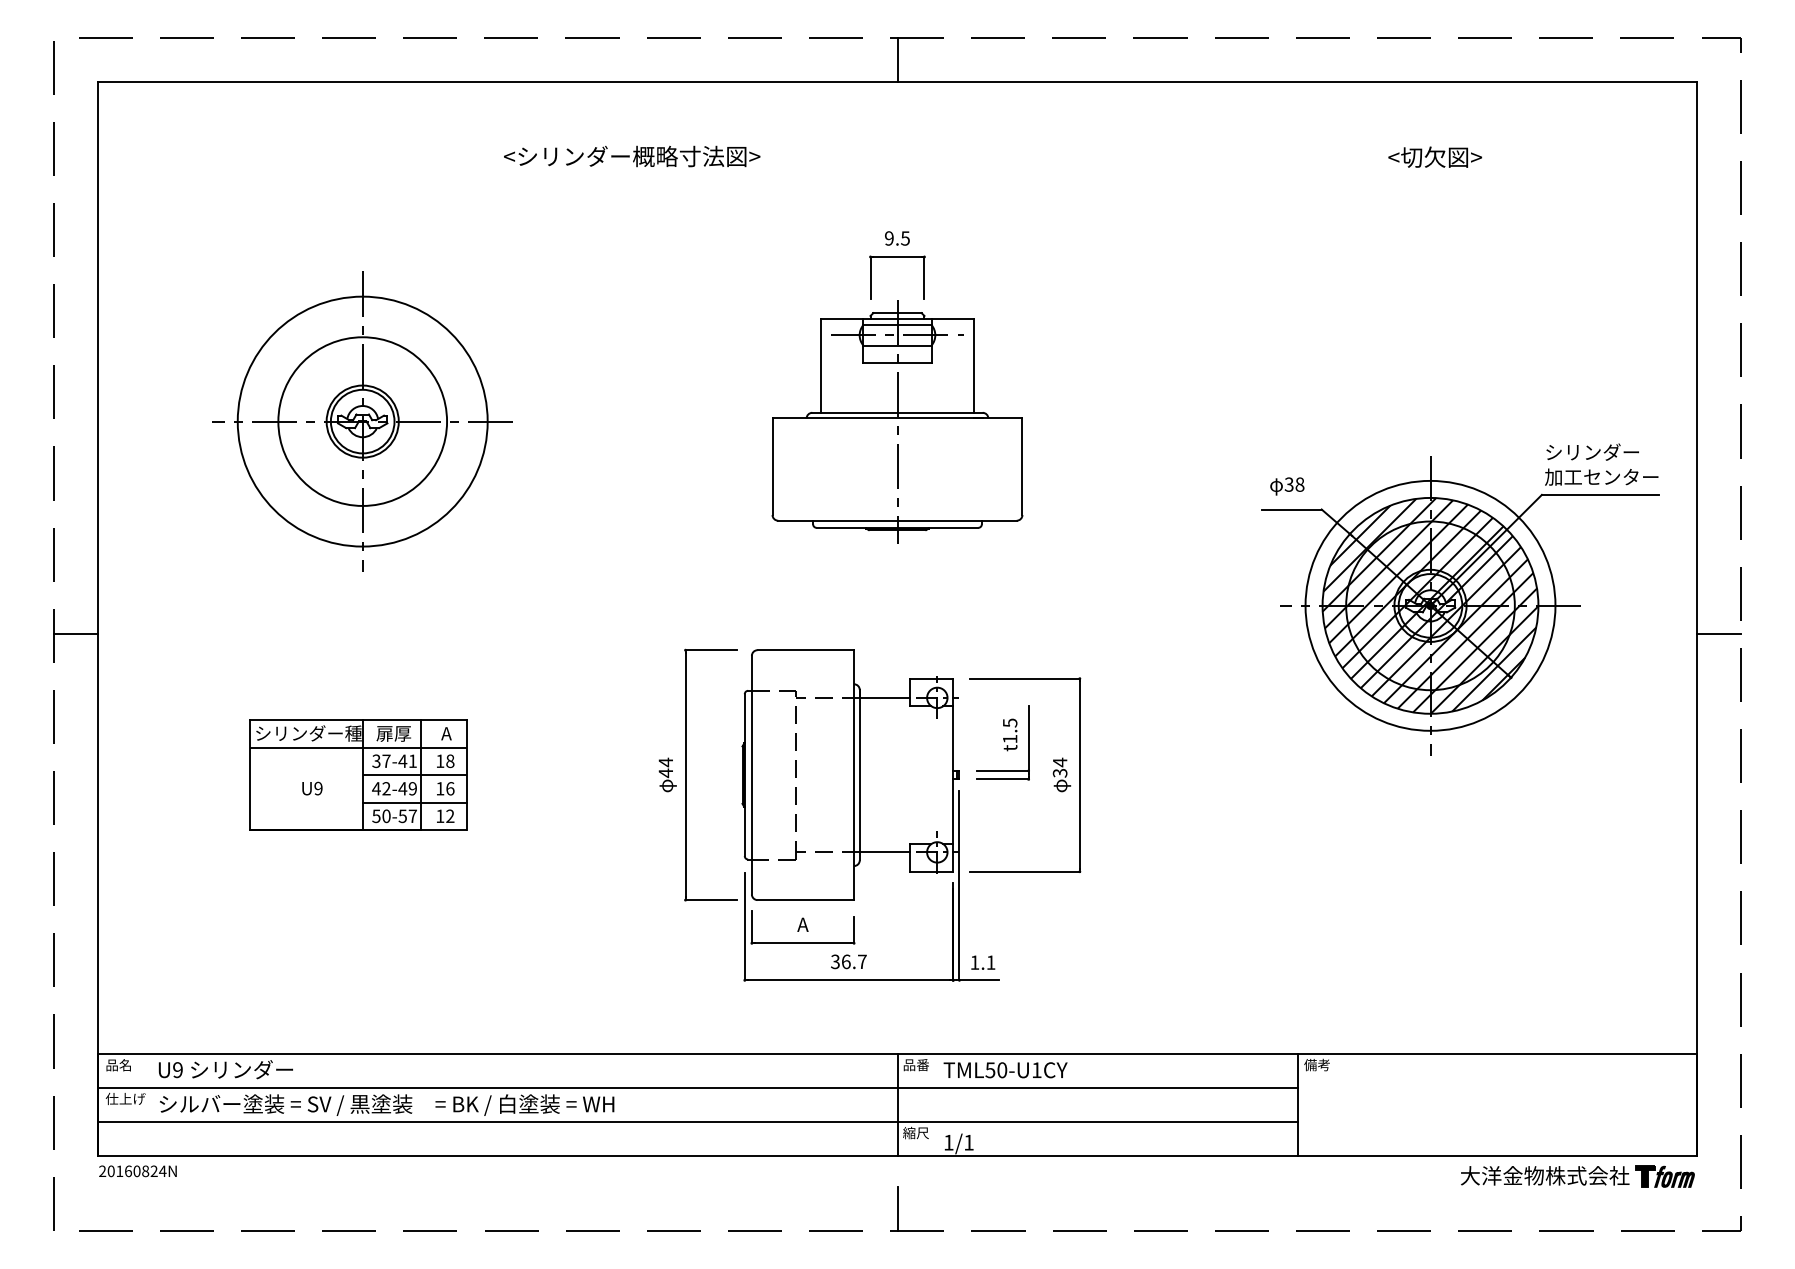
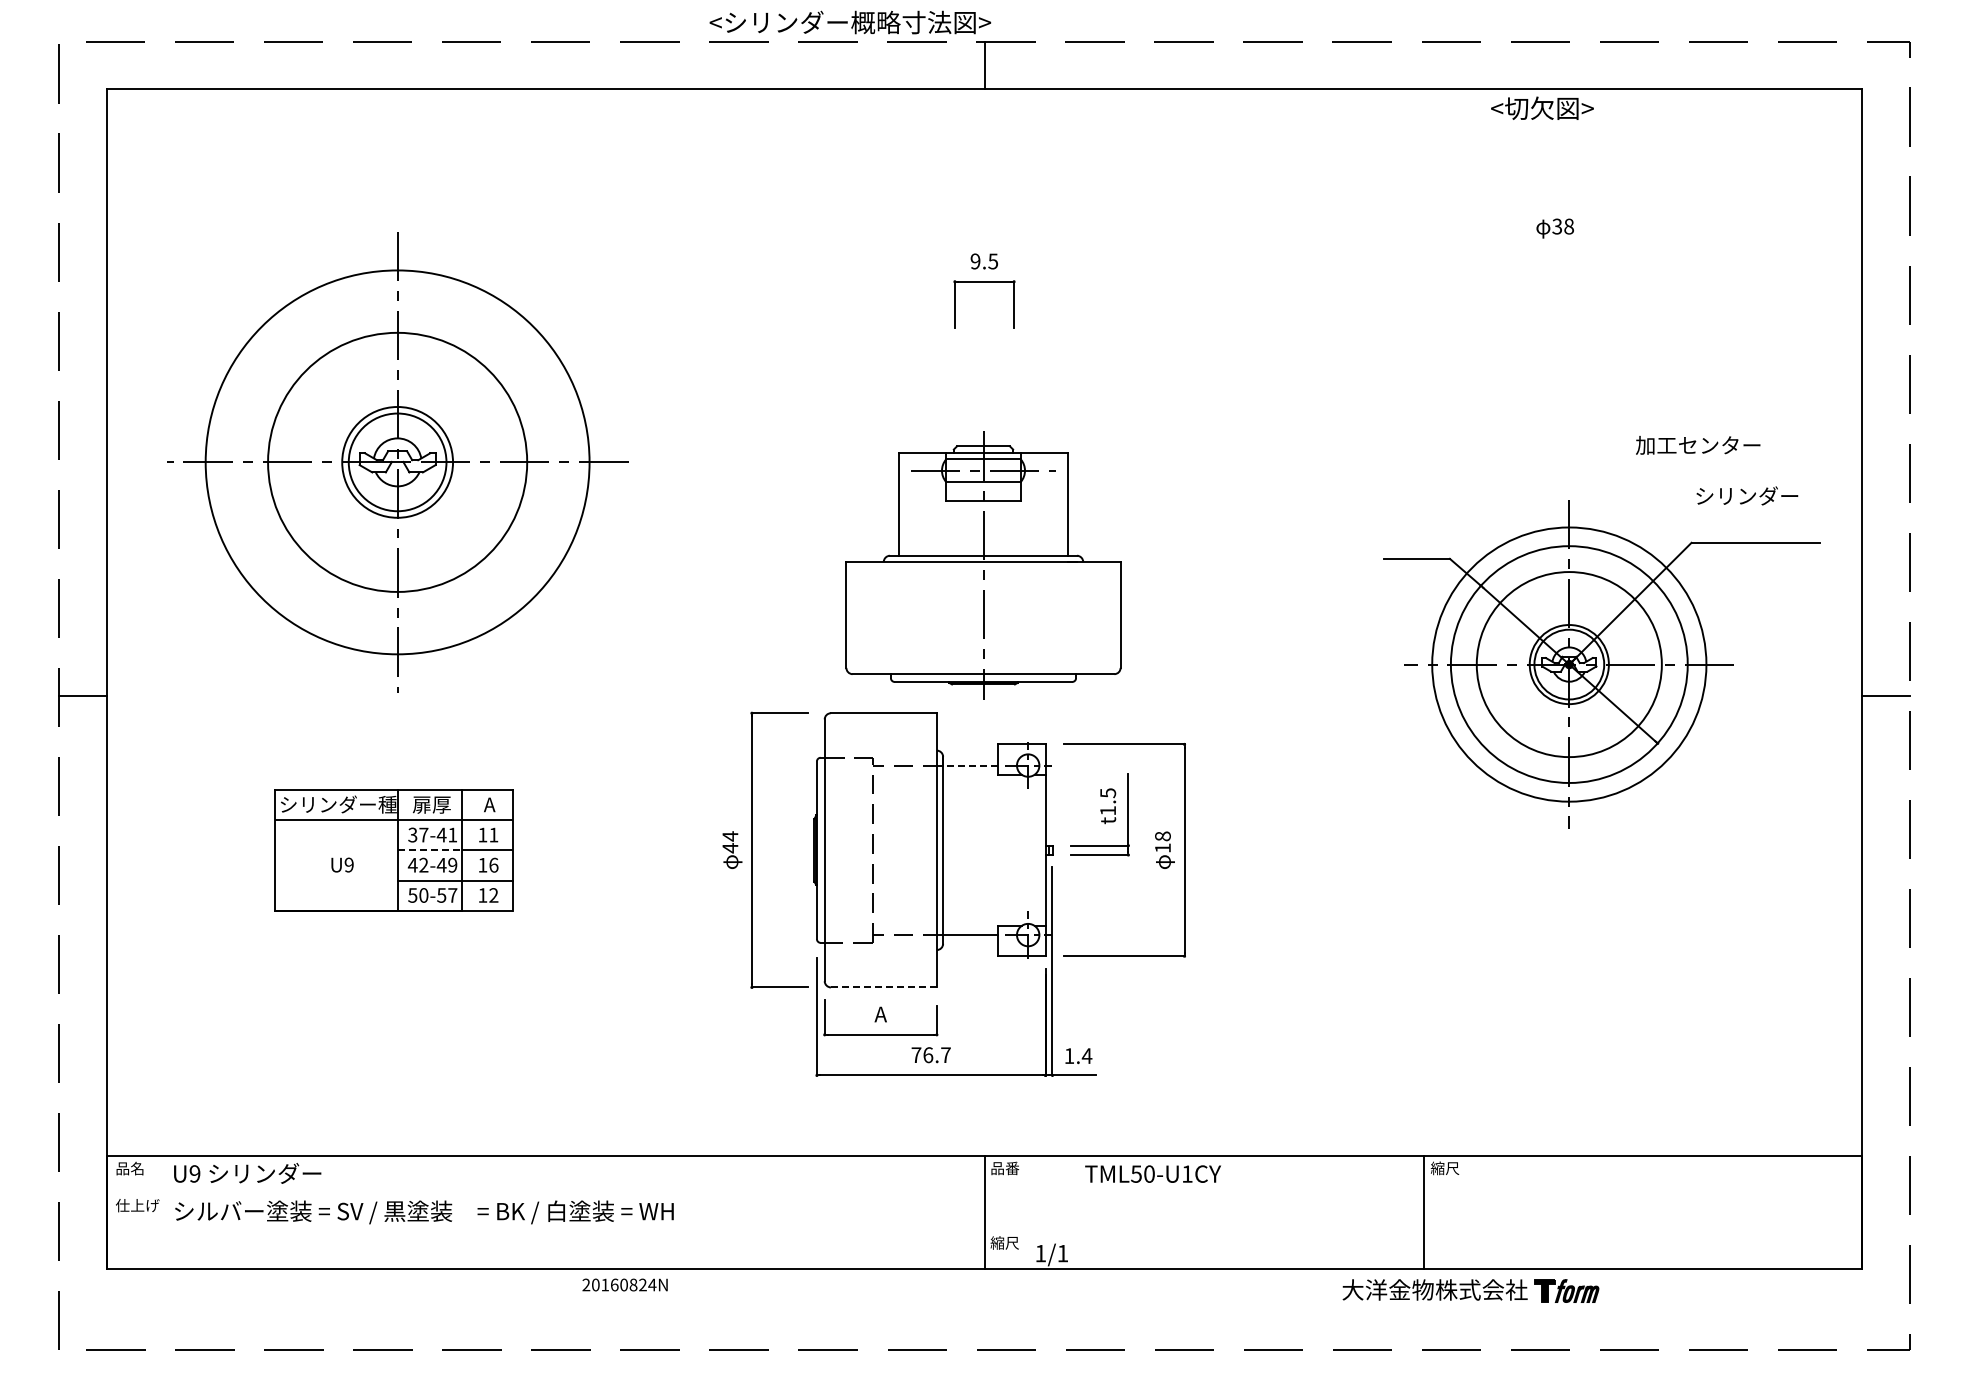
text: (632, 156) -> (850, 22), moved
text: (1435, 156) -> (1542, 107), moved
part: (362, 421) -> (397, 462), size x1.4
part: (897, 421) -> (983, 565), moved
text: (1602, 477) -> (1698, 445), moved
text: (1286, 486) -> (1554, 228), moved
hatch: (1430, 605) -> (1569, 664), removed
line: (883, 697) -> (969, 765), solid -> dashed
text: (450, 760) -> (493, 834), 18 -> 11
text: (1059, 768) -> (1162, 842), 34 -> 18
line: (392, 775) -> (430, 850), solid -> dashed
line: (805, 900) -> (883, 987), solid -> dashed
text: (835, 962) -> (916, 1055), 36.7 -> 76.7
text: (990, 962) -> (1086, 1055), 1.1 -> 1.4
text: (1316, 1065) -> (1444, 1168), 備考 -> 縮尺
text: (1005, 1069) -> (1152, 1173), moved
line: (696, 1088) -> (764, 1194), removed
line: (696, 1122) -> (764, 1231), removed
text: (137, 1170) -> (624, 1284), moved
part: (1577, 1176) -> (1470, 1290), moved
line: (897, 1209) -> (984, 1326), removed

